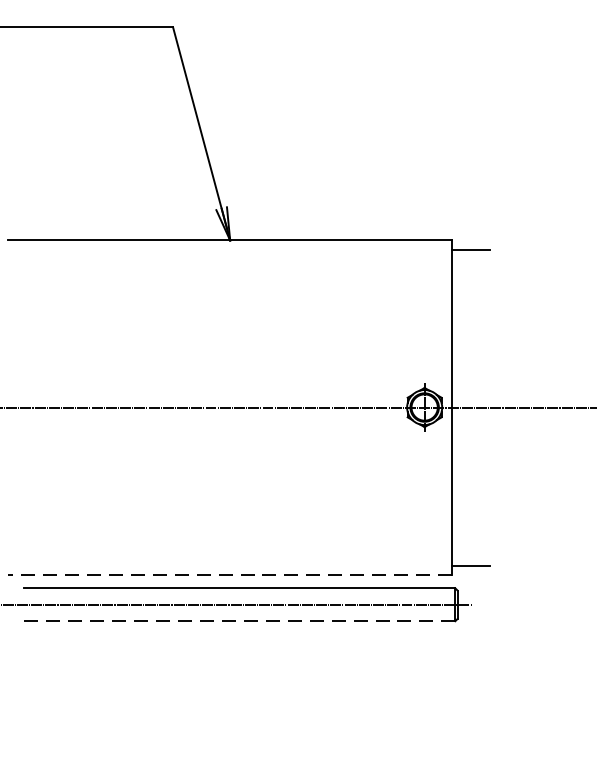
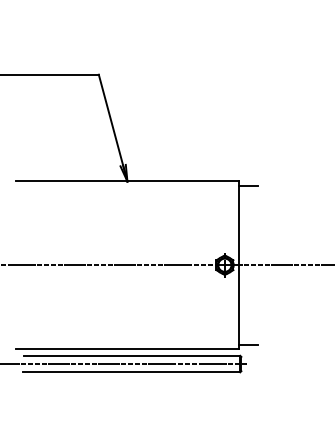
line: (228, 573) -> (126, 348), dashed -> solid
line: (238, 621) -> (131, 372), dashed -> solid

